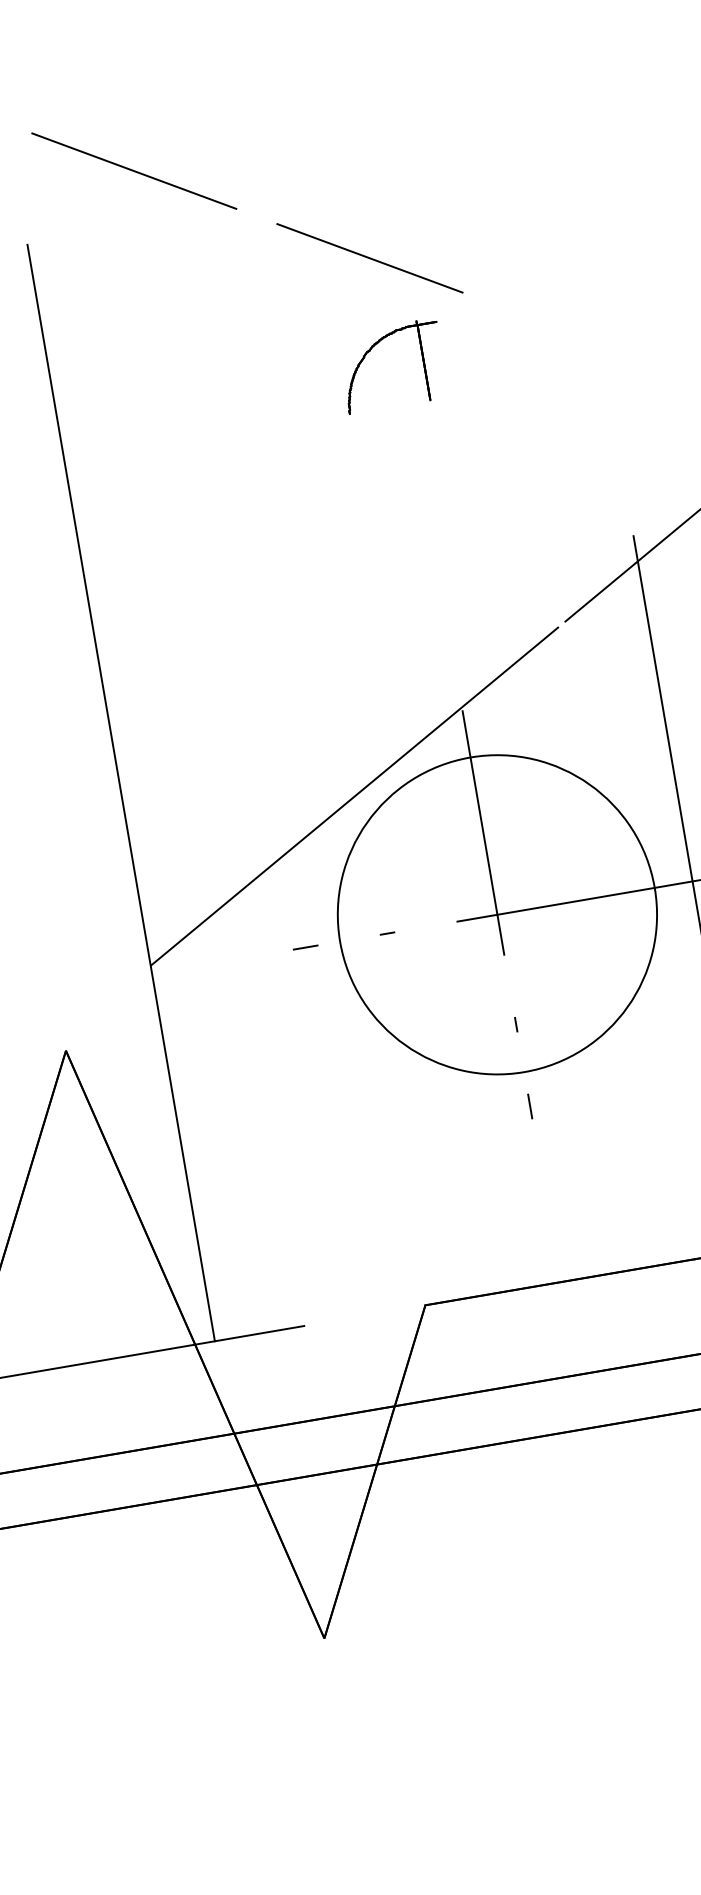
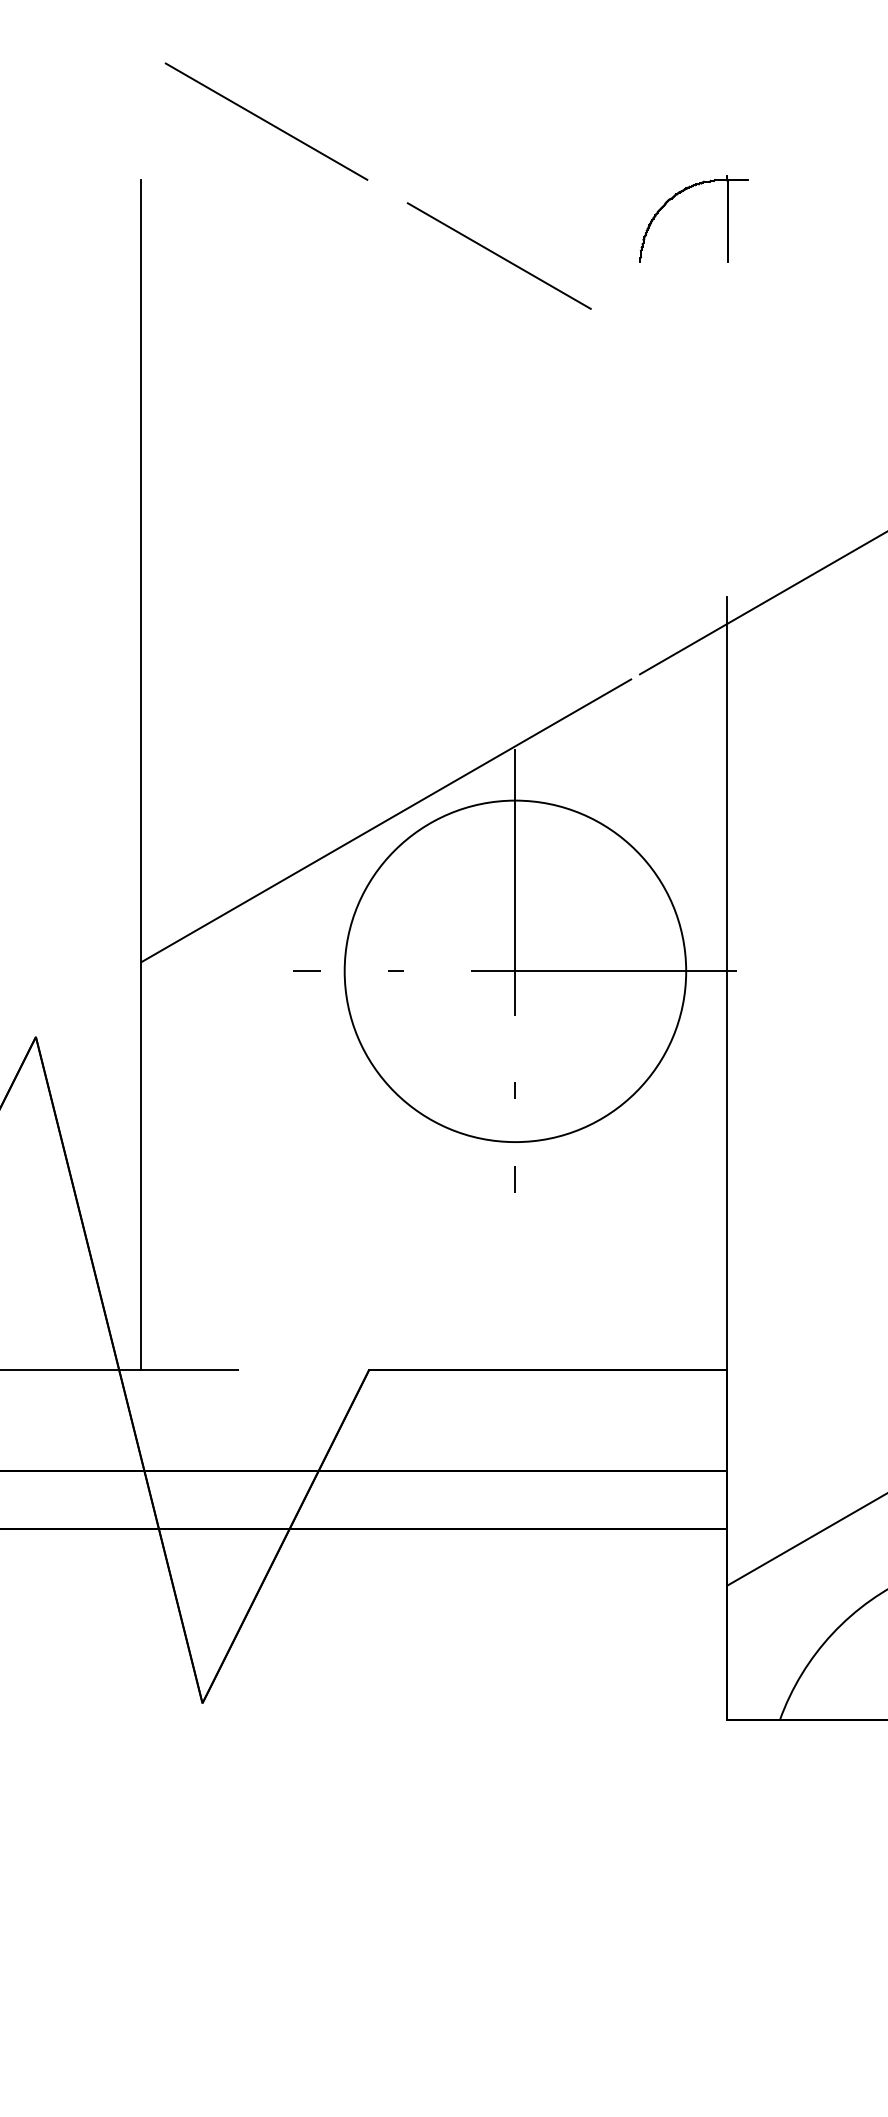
part: (373, 347) -> (677, 195), moved

